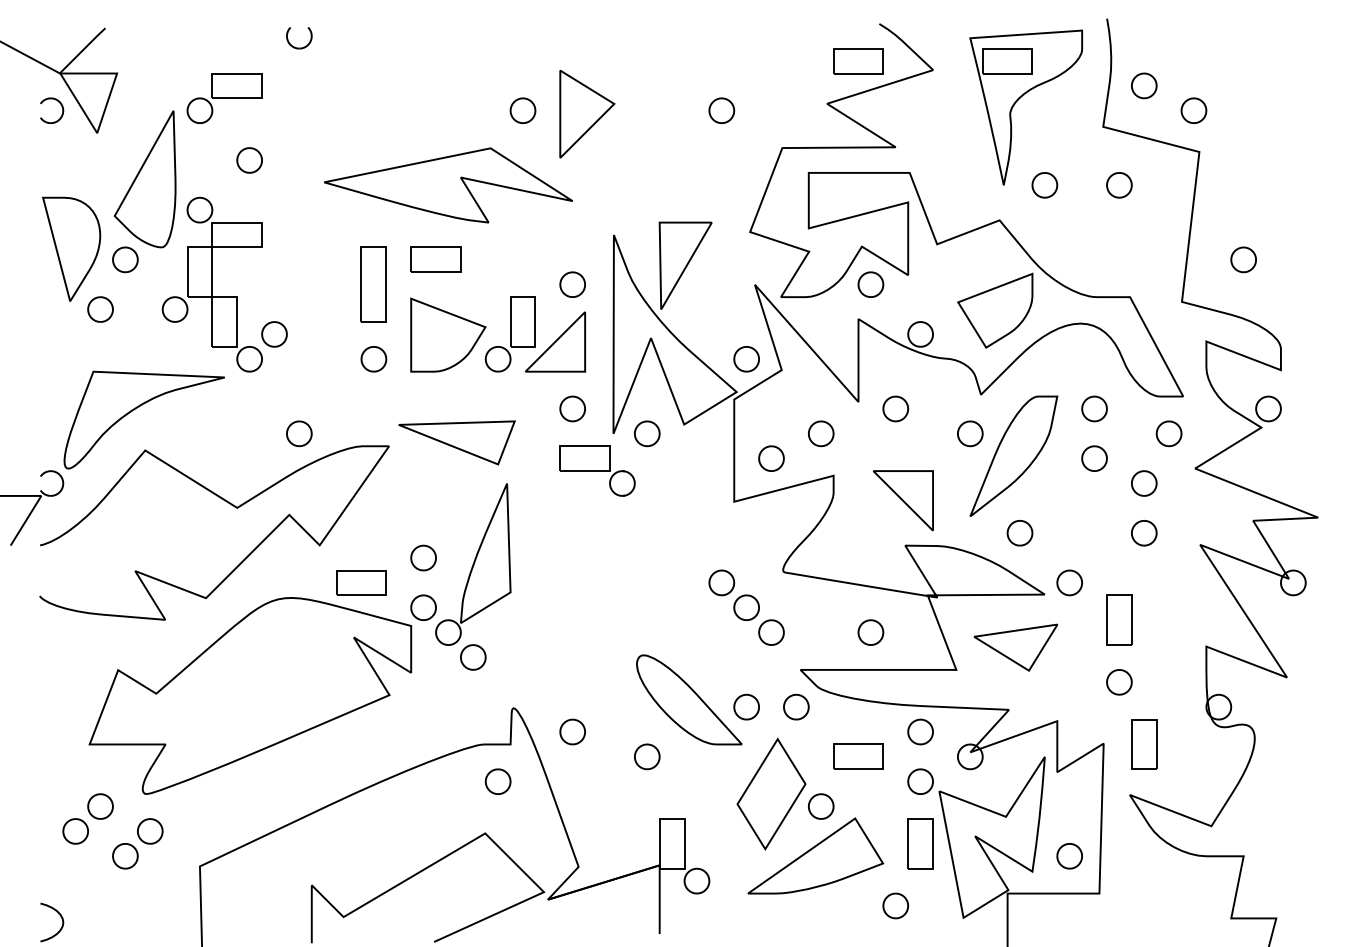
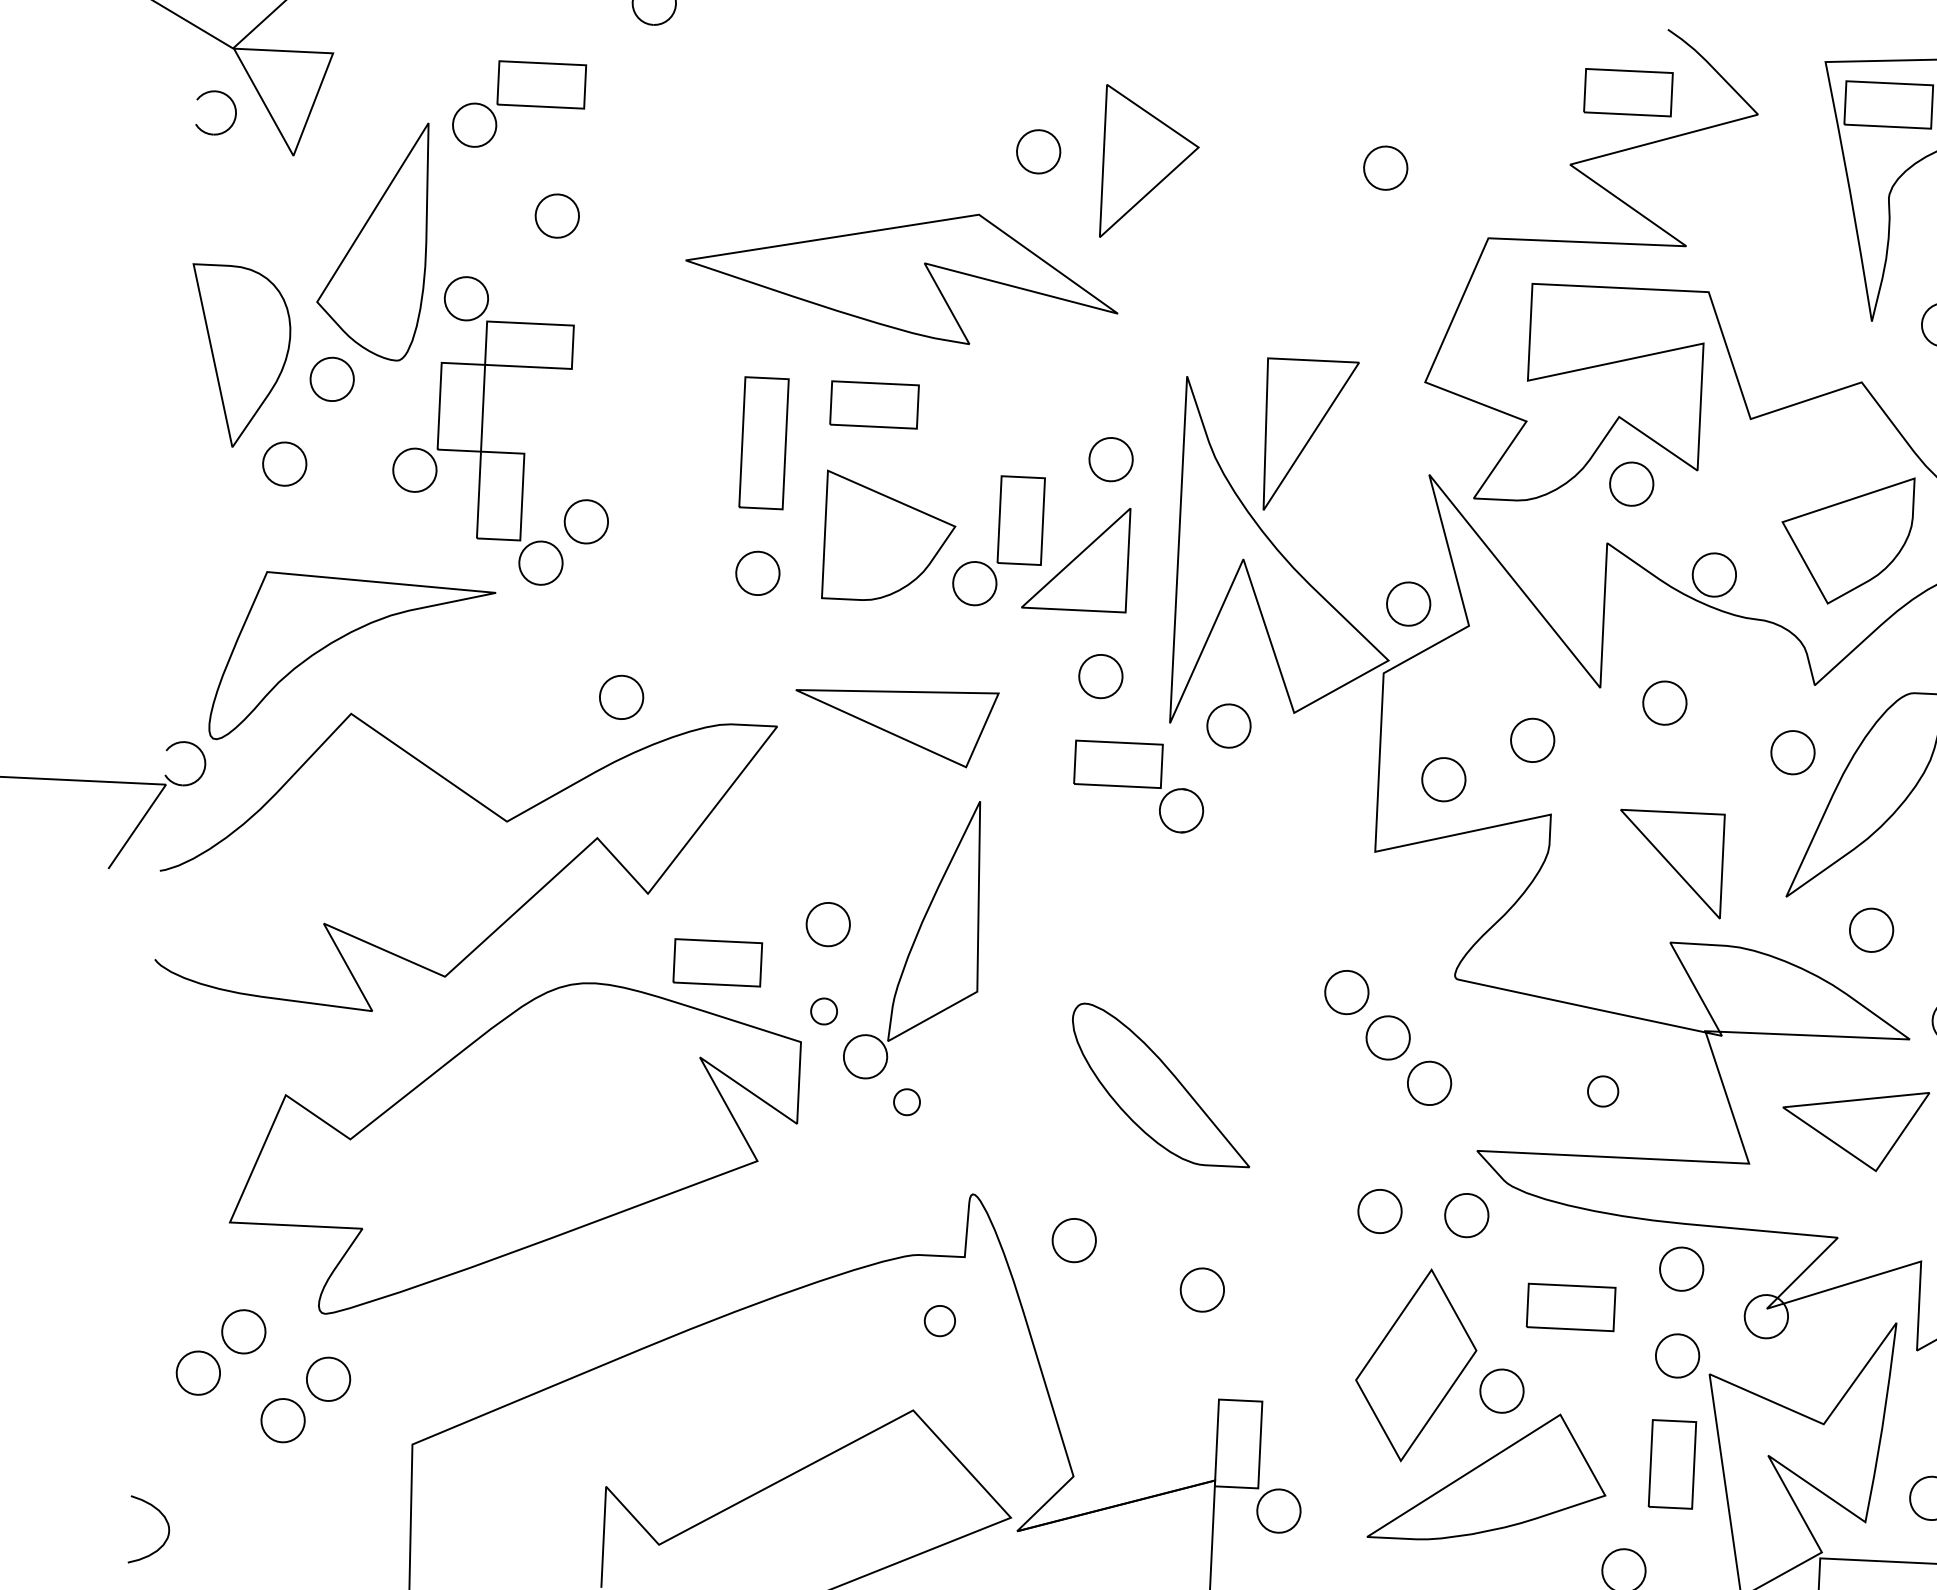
part: (423, 607) -> (824, 1010), size x0.6
part: (870, 632) -> (1602, 1091), size x0.7
part: (473, 657) -> (907, 1102), size x0.6
part: (689, 699) -> (1161, 1084), moved
part: (497, 781) -> (938, 1320), size x0.7

